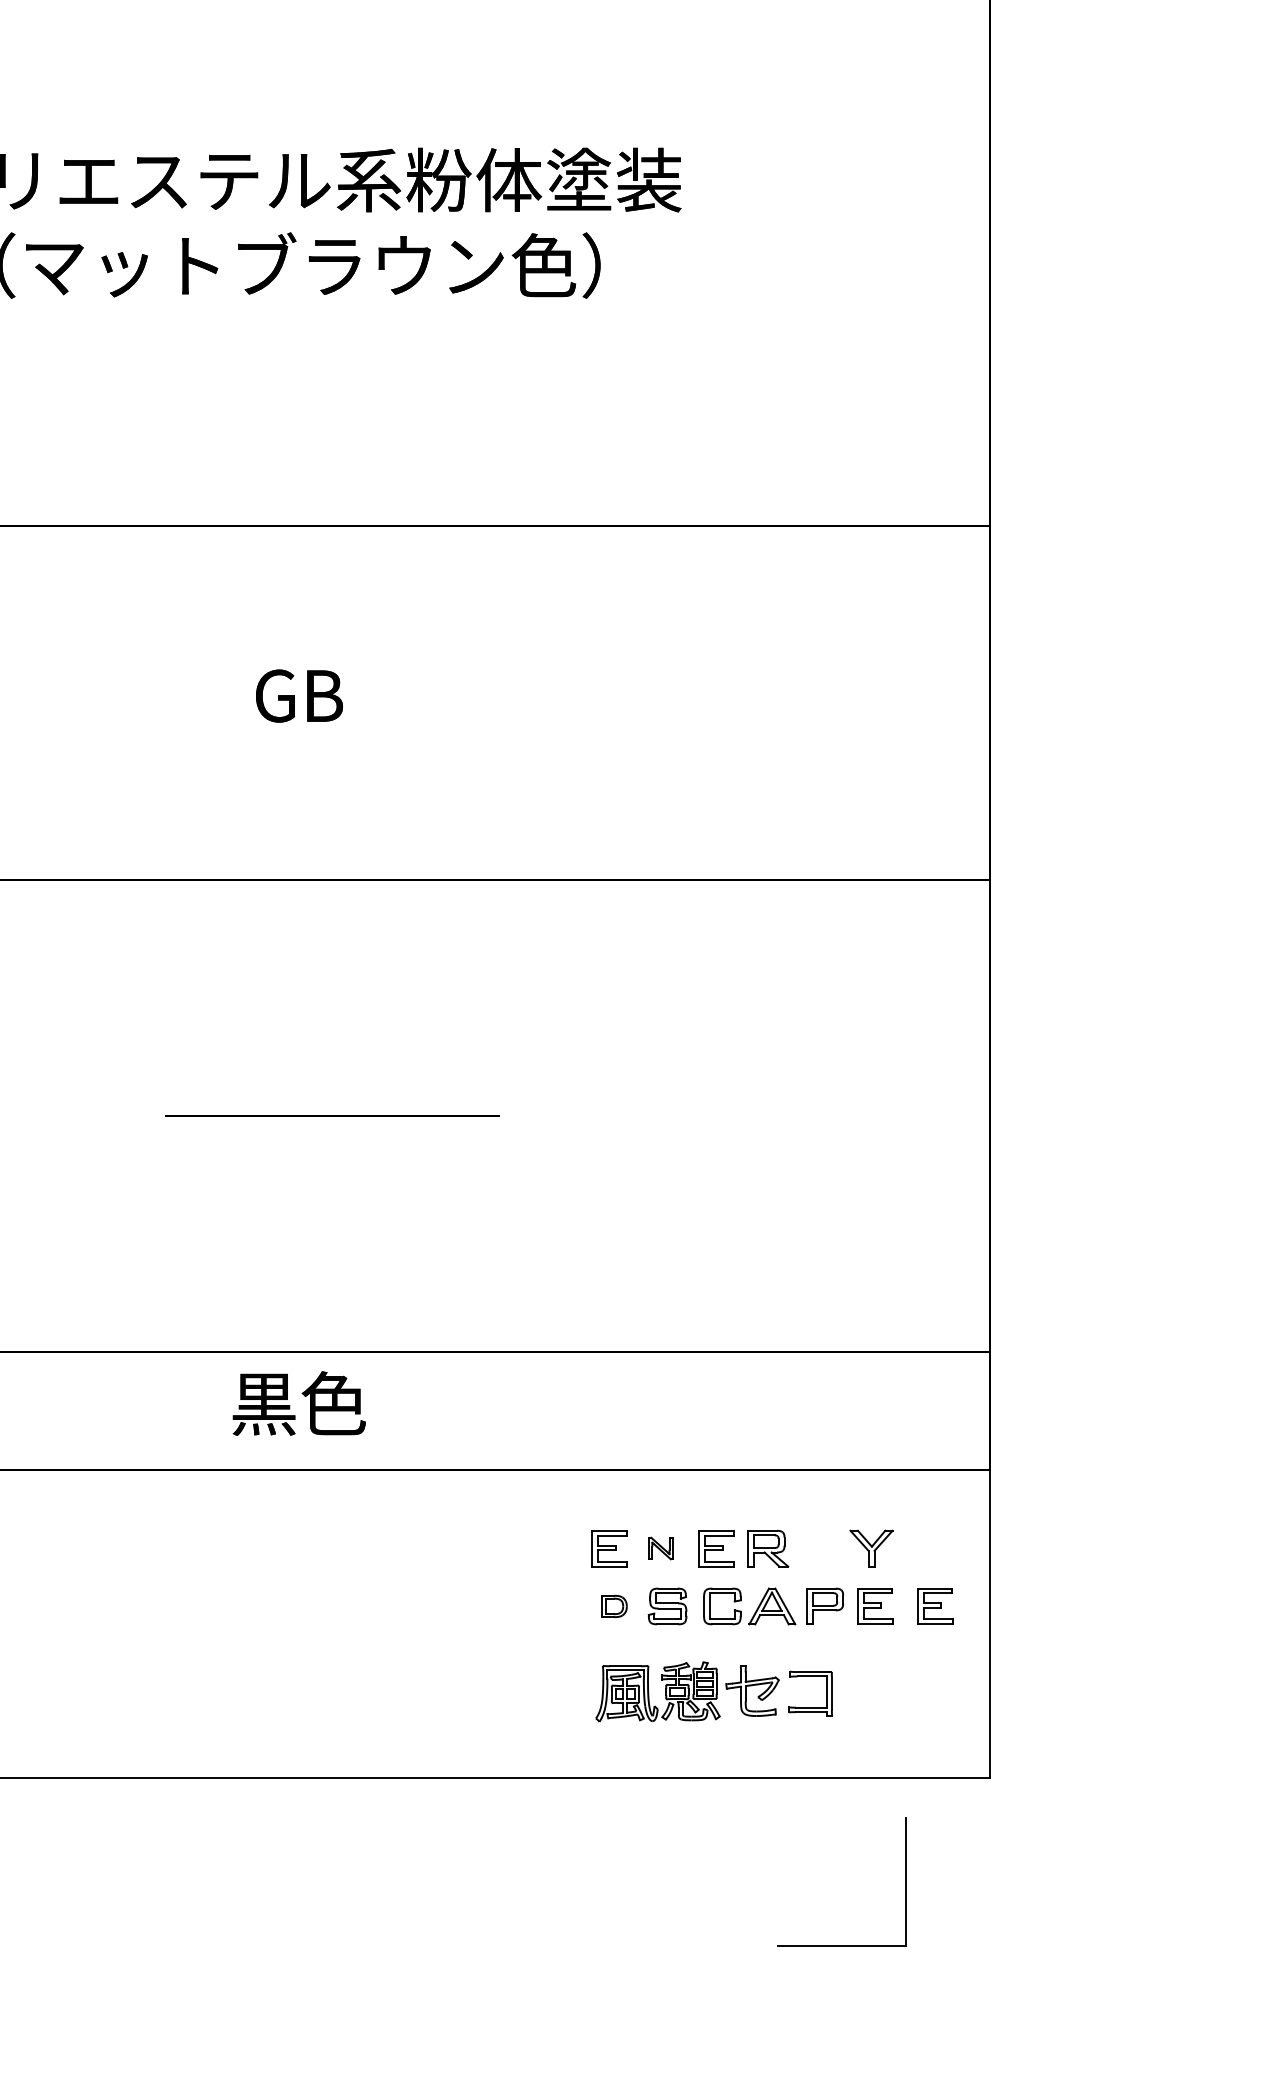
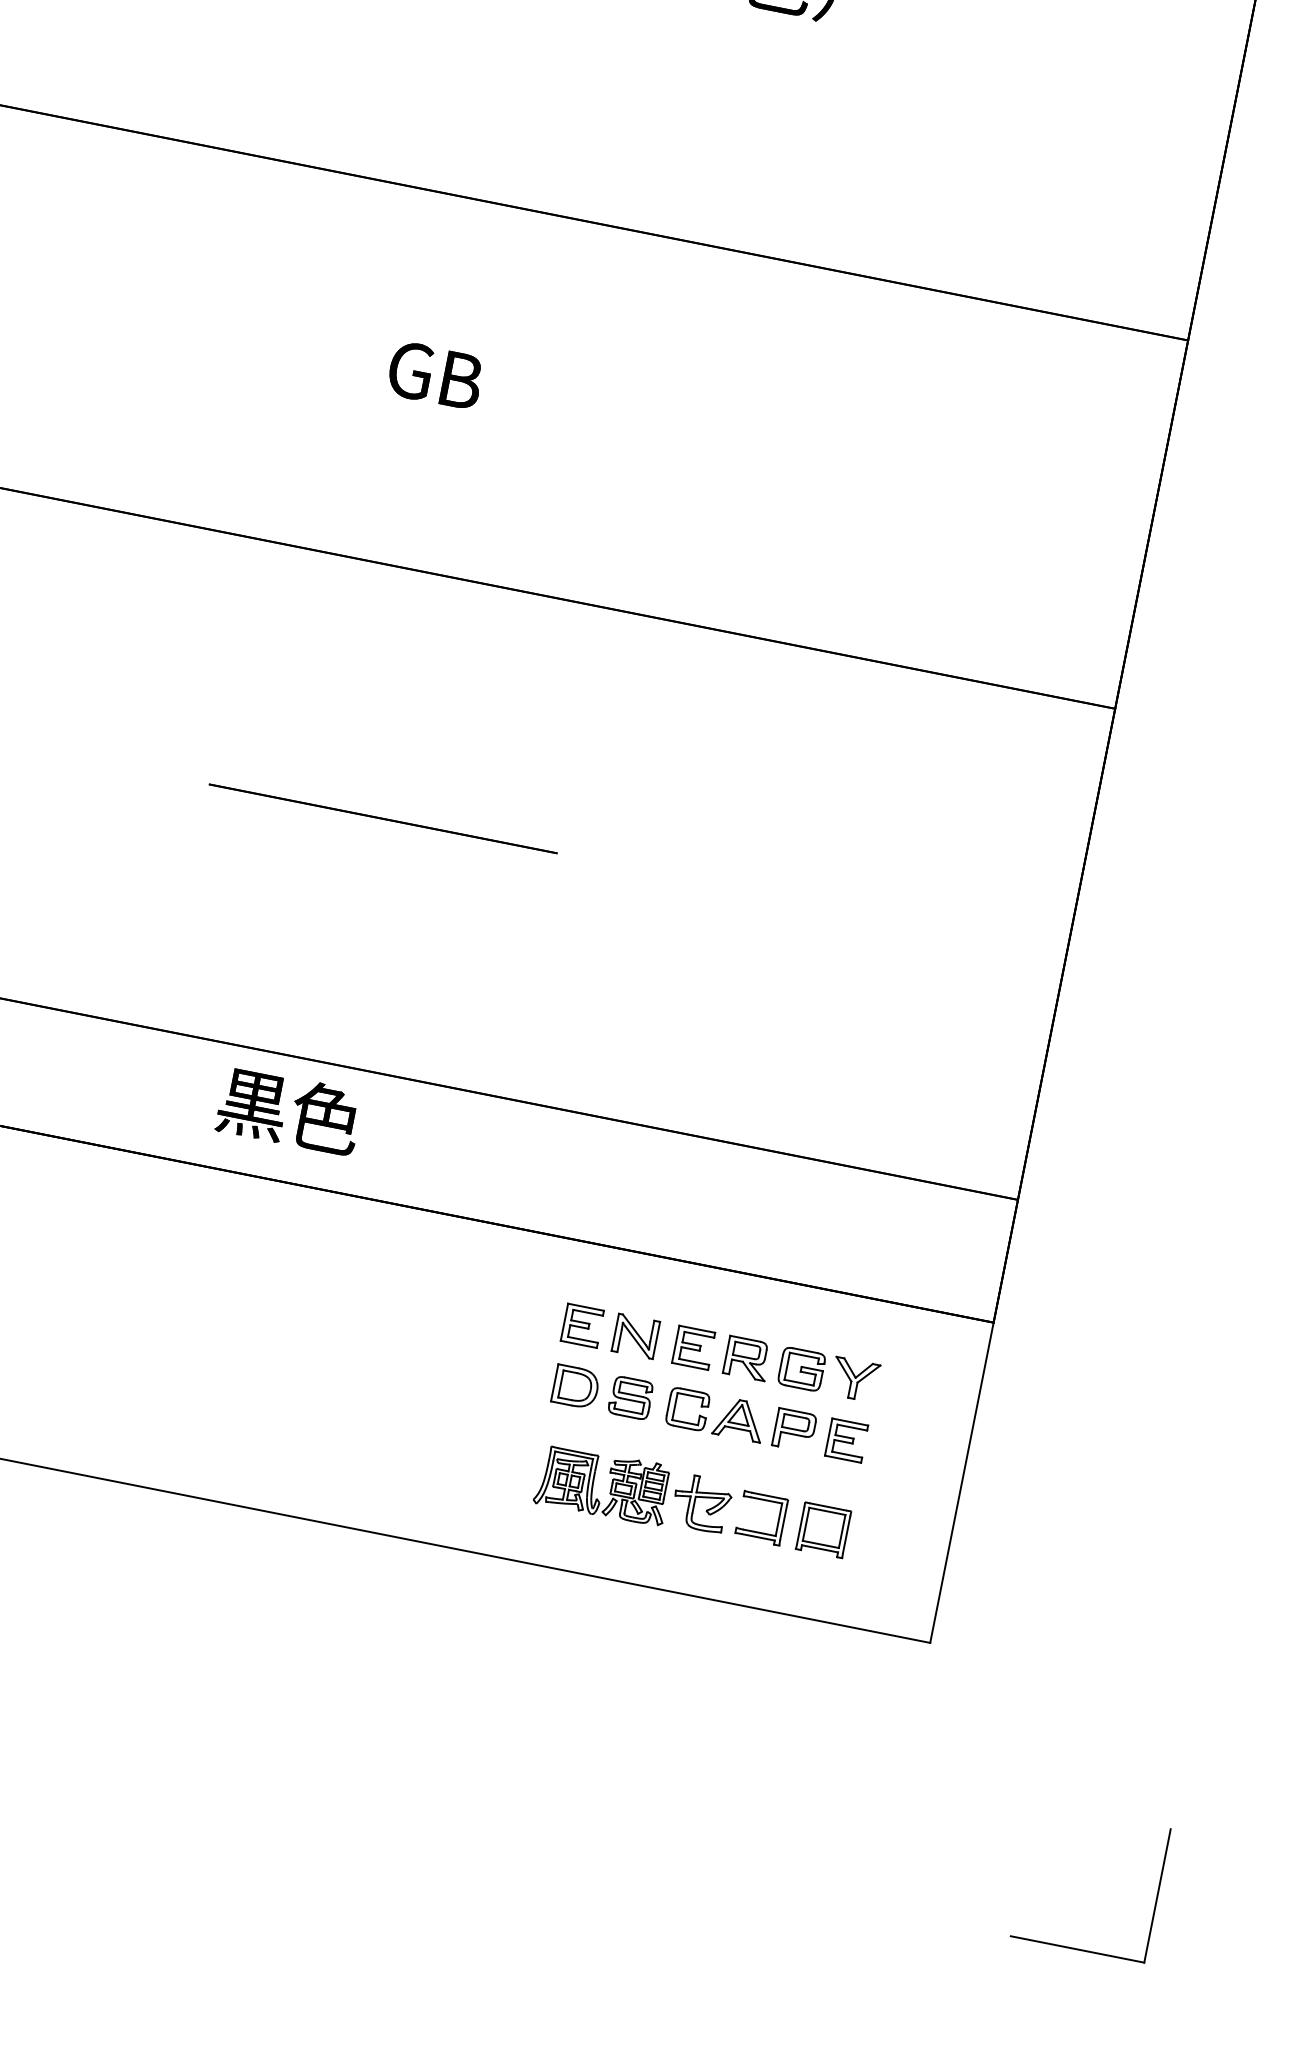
part: (660, 1548) -> (635, 1336), size x1.67
part: (820, 1548) -> (801, 1369), added
part: (614, 1606) -> (575, 1387), size x1.67
part: (935, 1606) -> (909, 1453), removed
part: (870, 1693) -> (823, 1530), added
part: (905, 1881) -> (1156, 1895), moved

